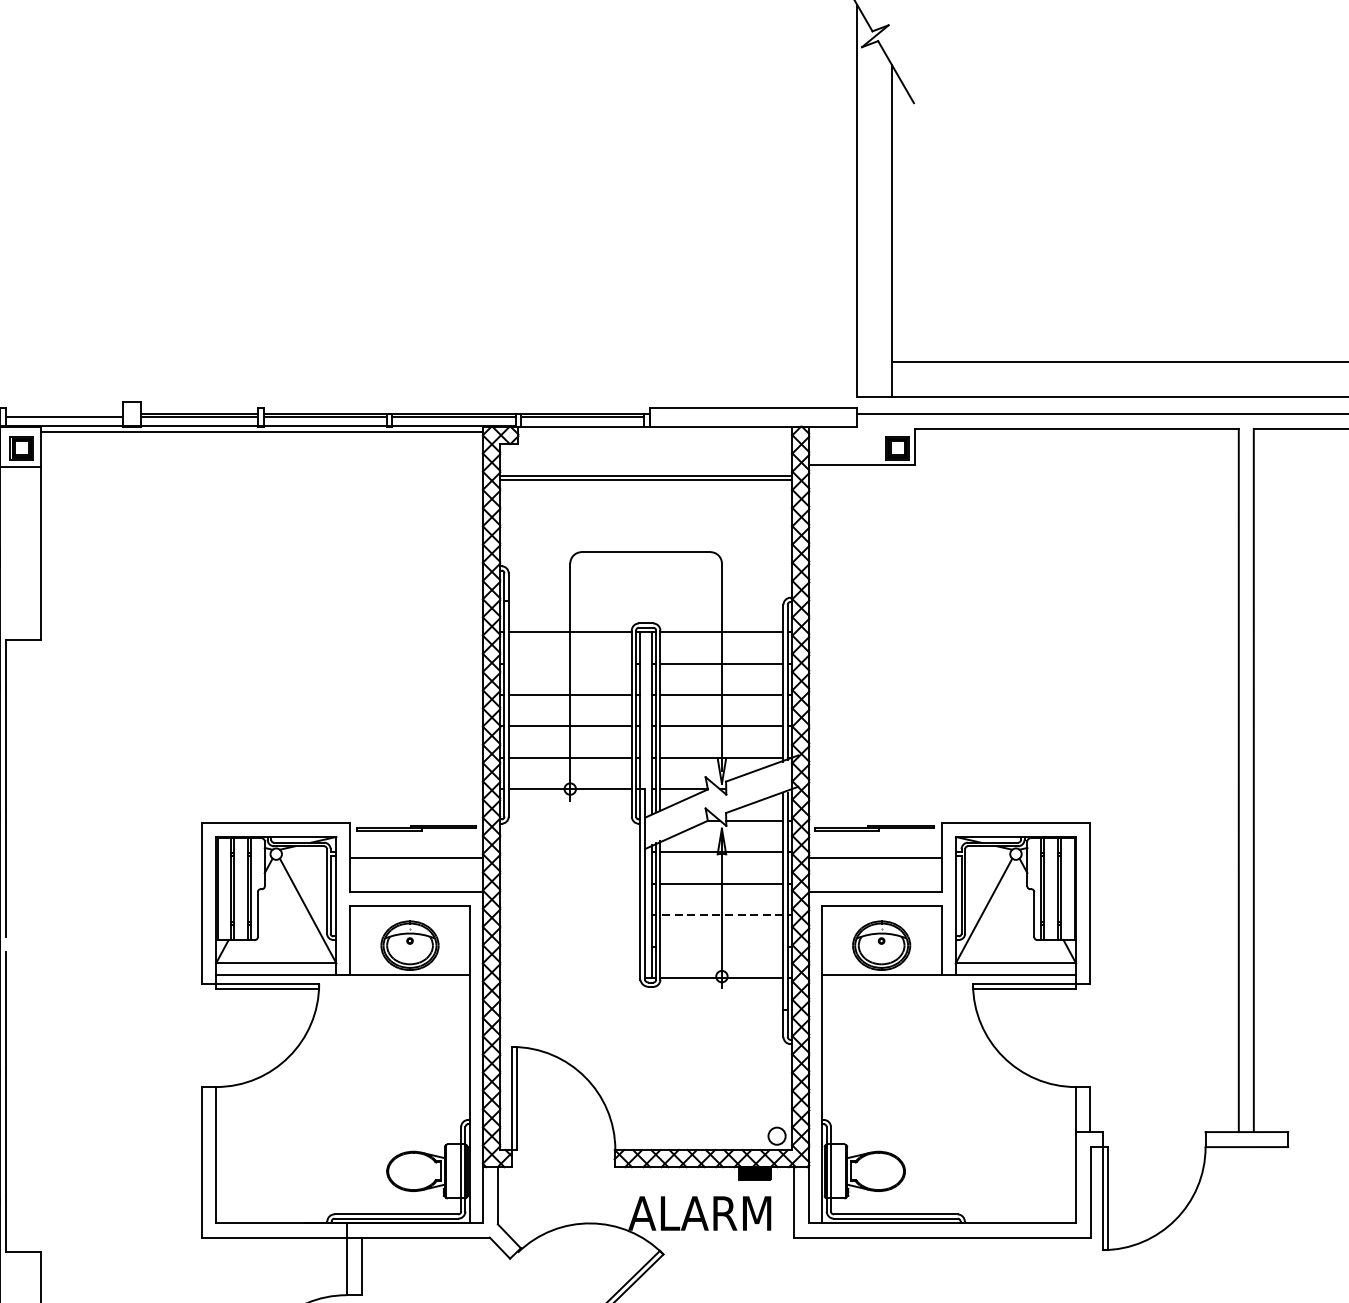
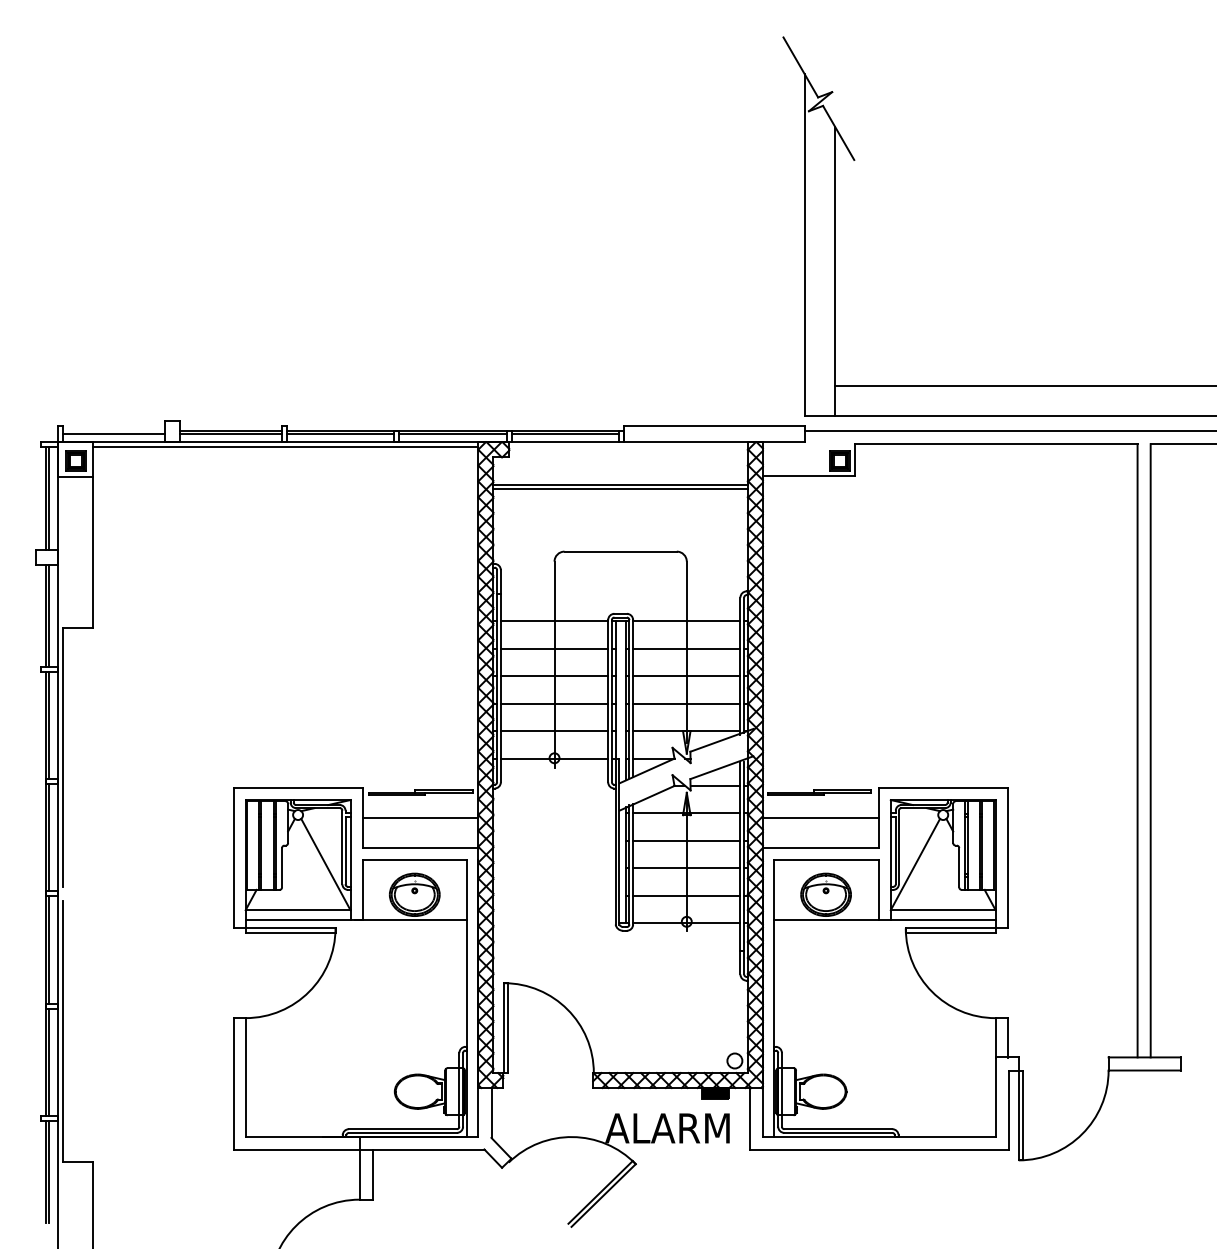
line: (570, 663) -> (554, 648), added
line: (721, 915) -> (686, 868), dashed -> solid
line: (721, 946) -> (686, 895), added

